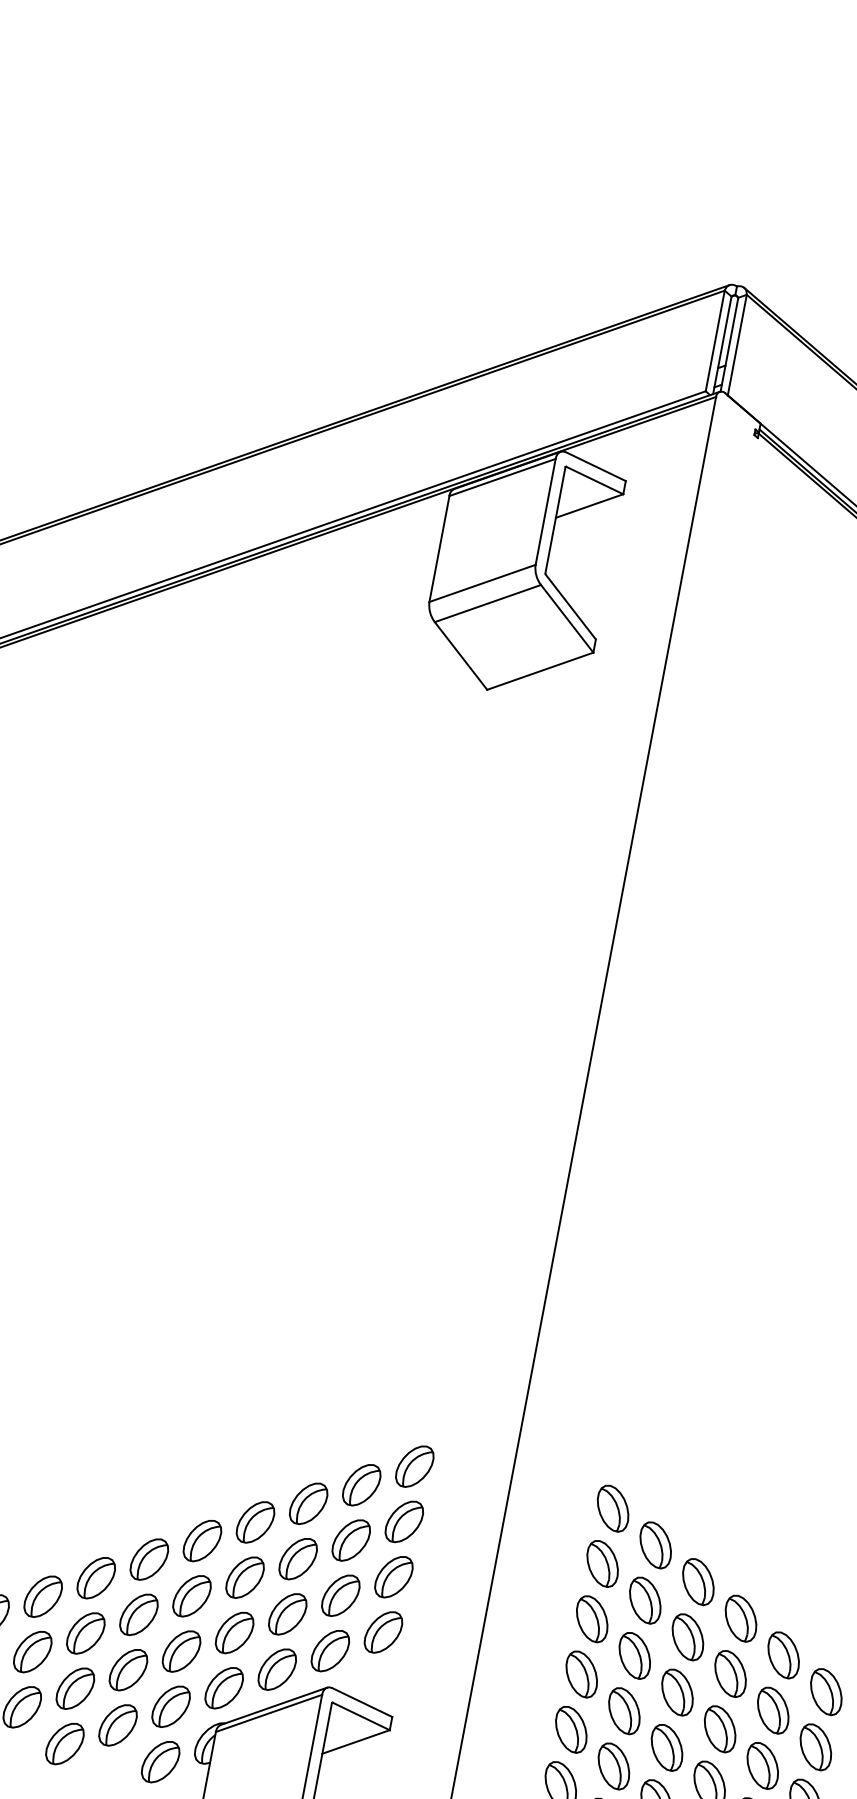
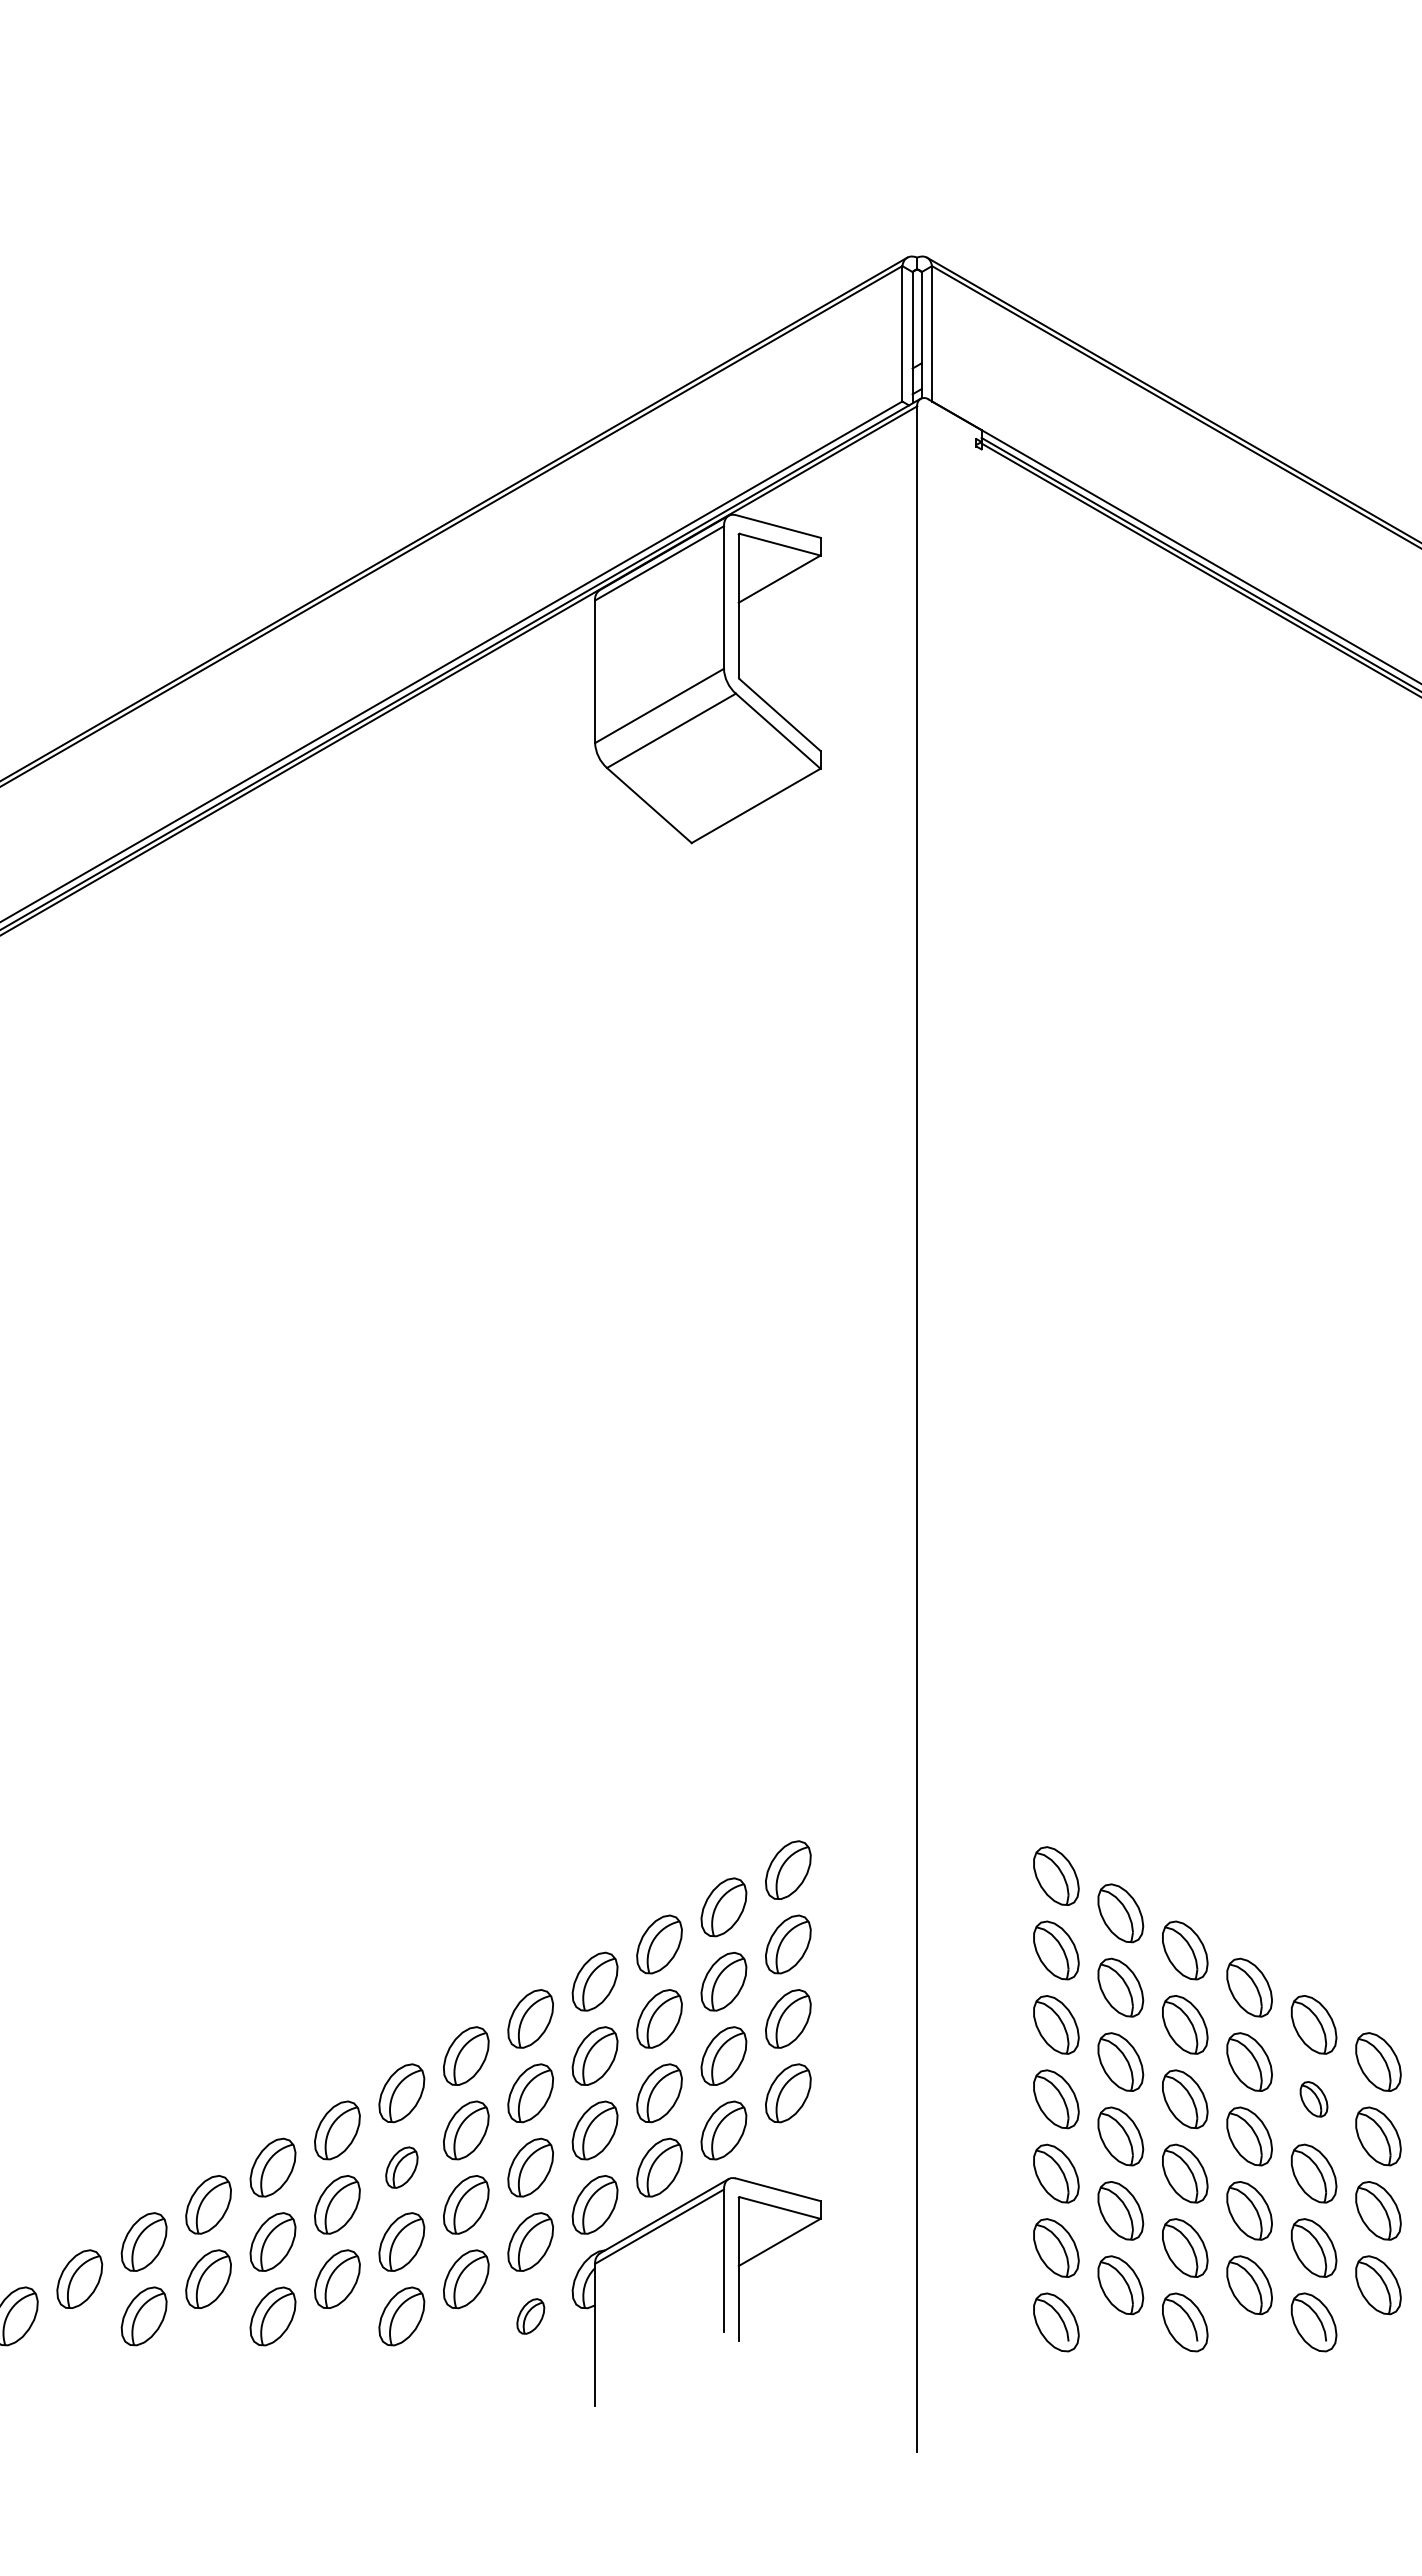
part: (85, 1633) -> (401, 2167), size x0.7
part: (772, 1710) -> (1313, 2099), size x0.6
part: (160, 1762) -> (530, 2316), size x0.6

